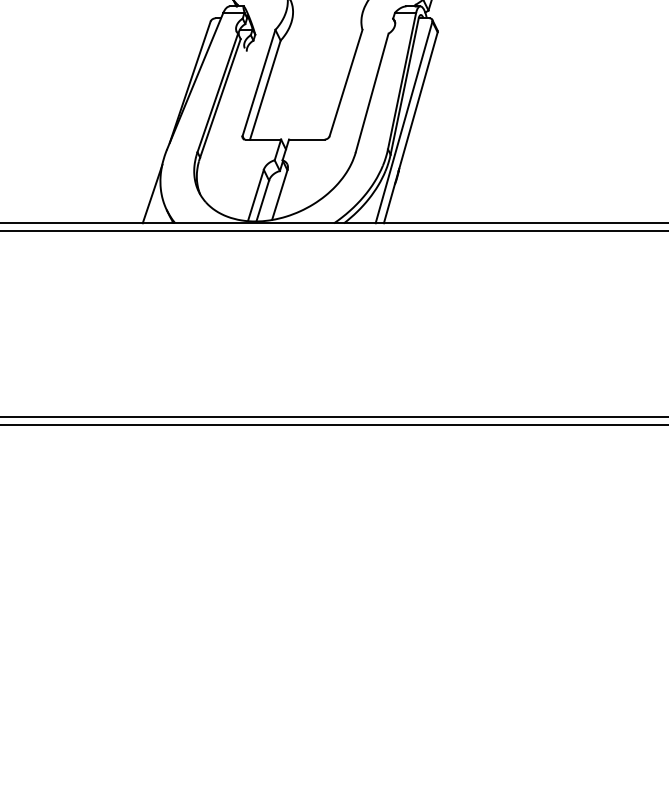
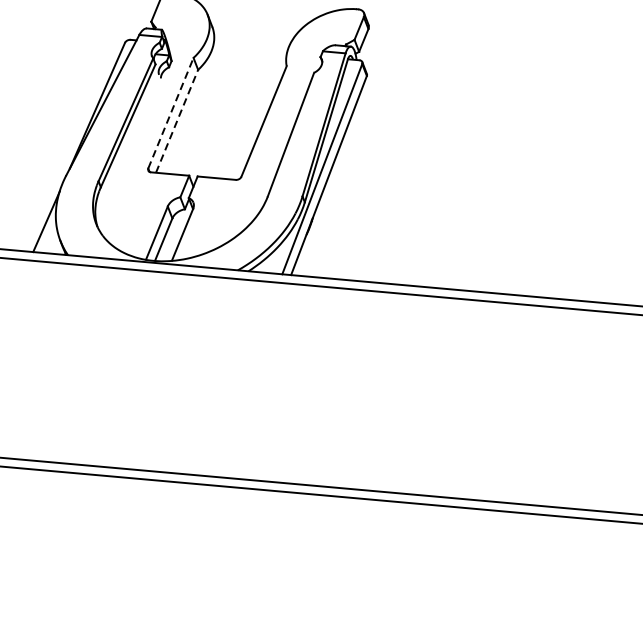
line: (259, 83) -> (171, 113), solid -> dashed
line: (265, 90) -> (177, 121), solid -> dashed

